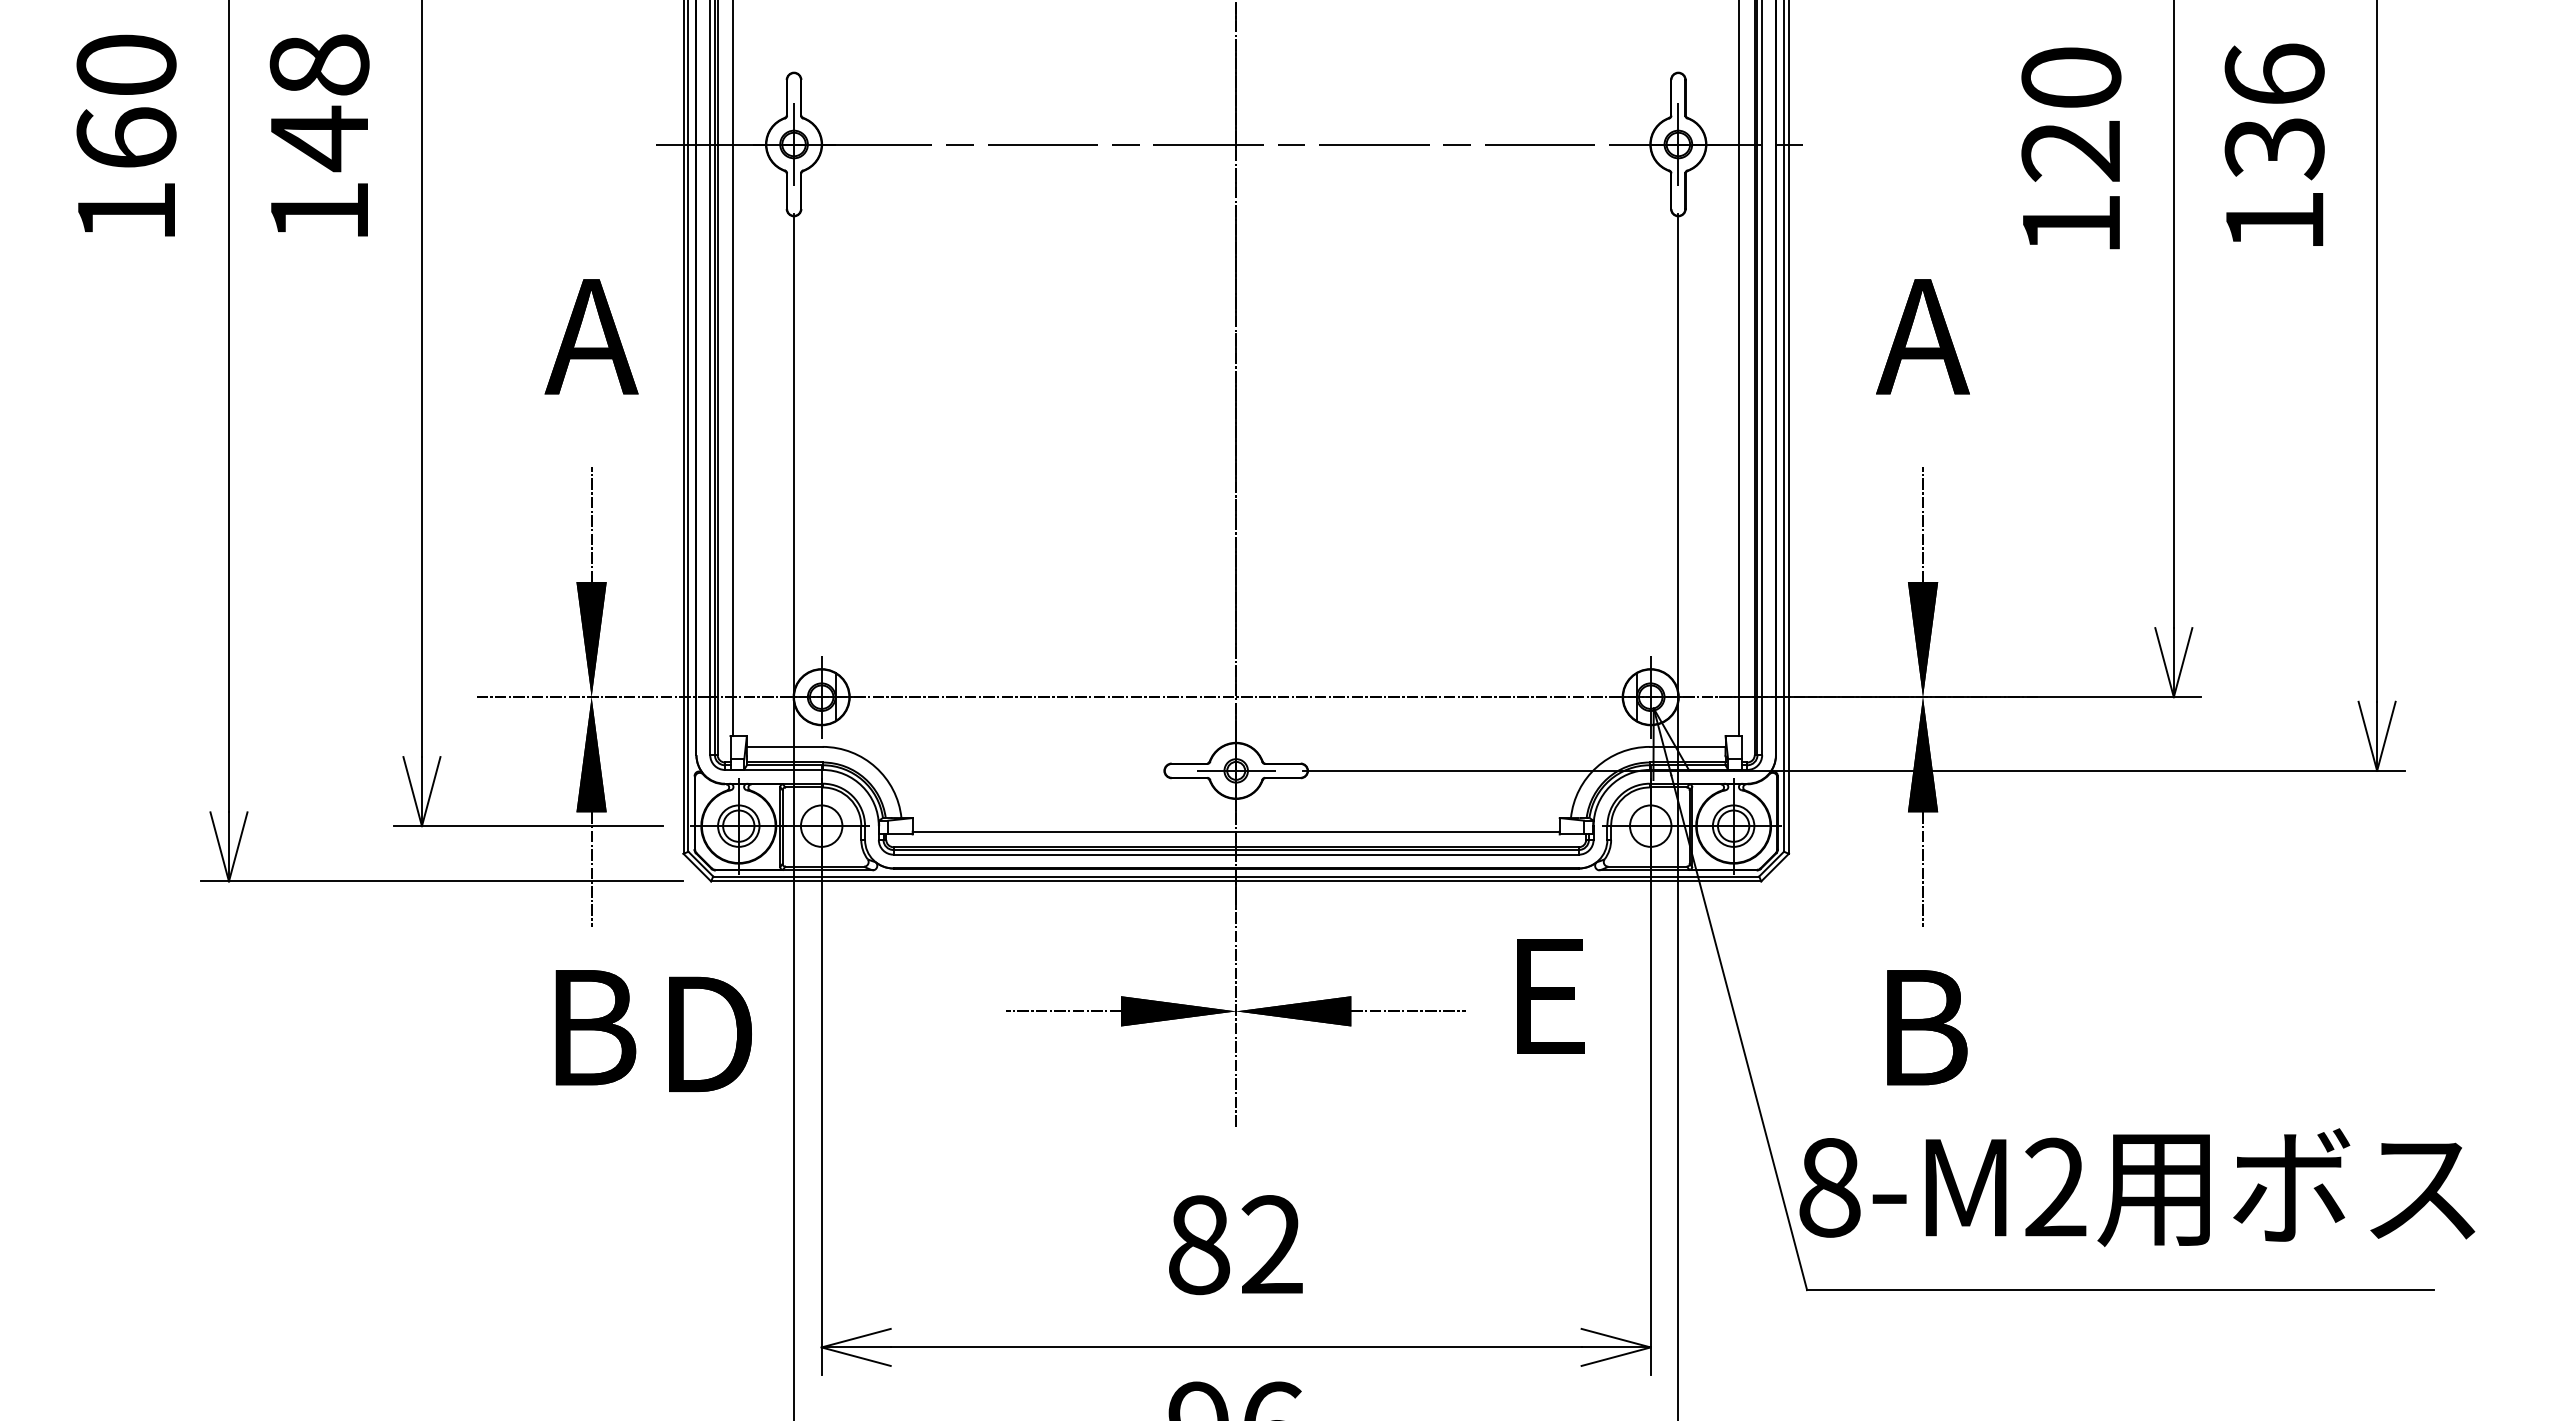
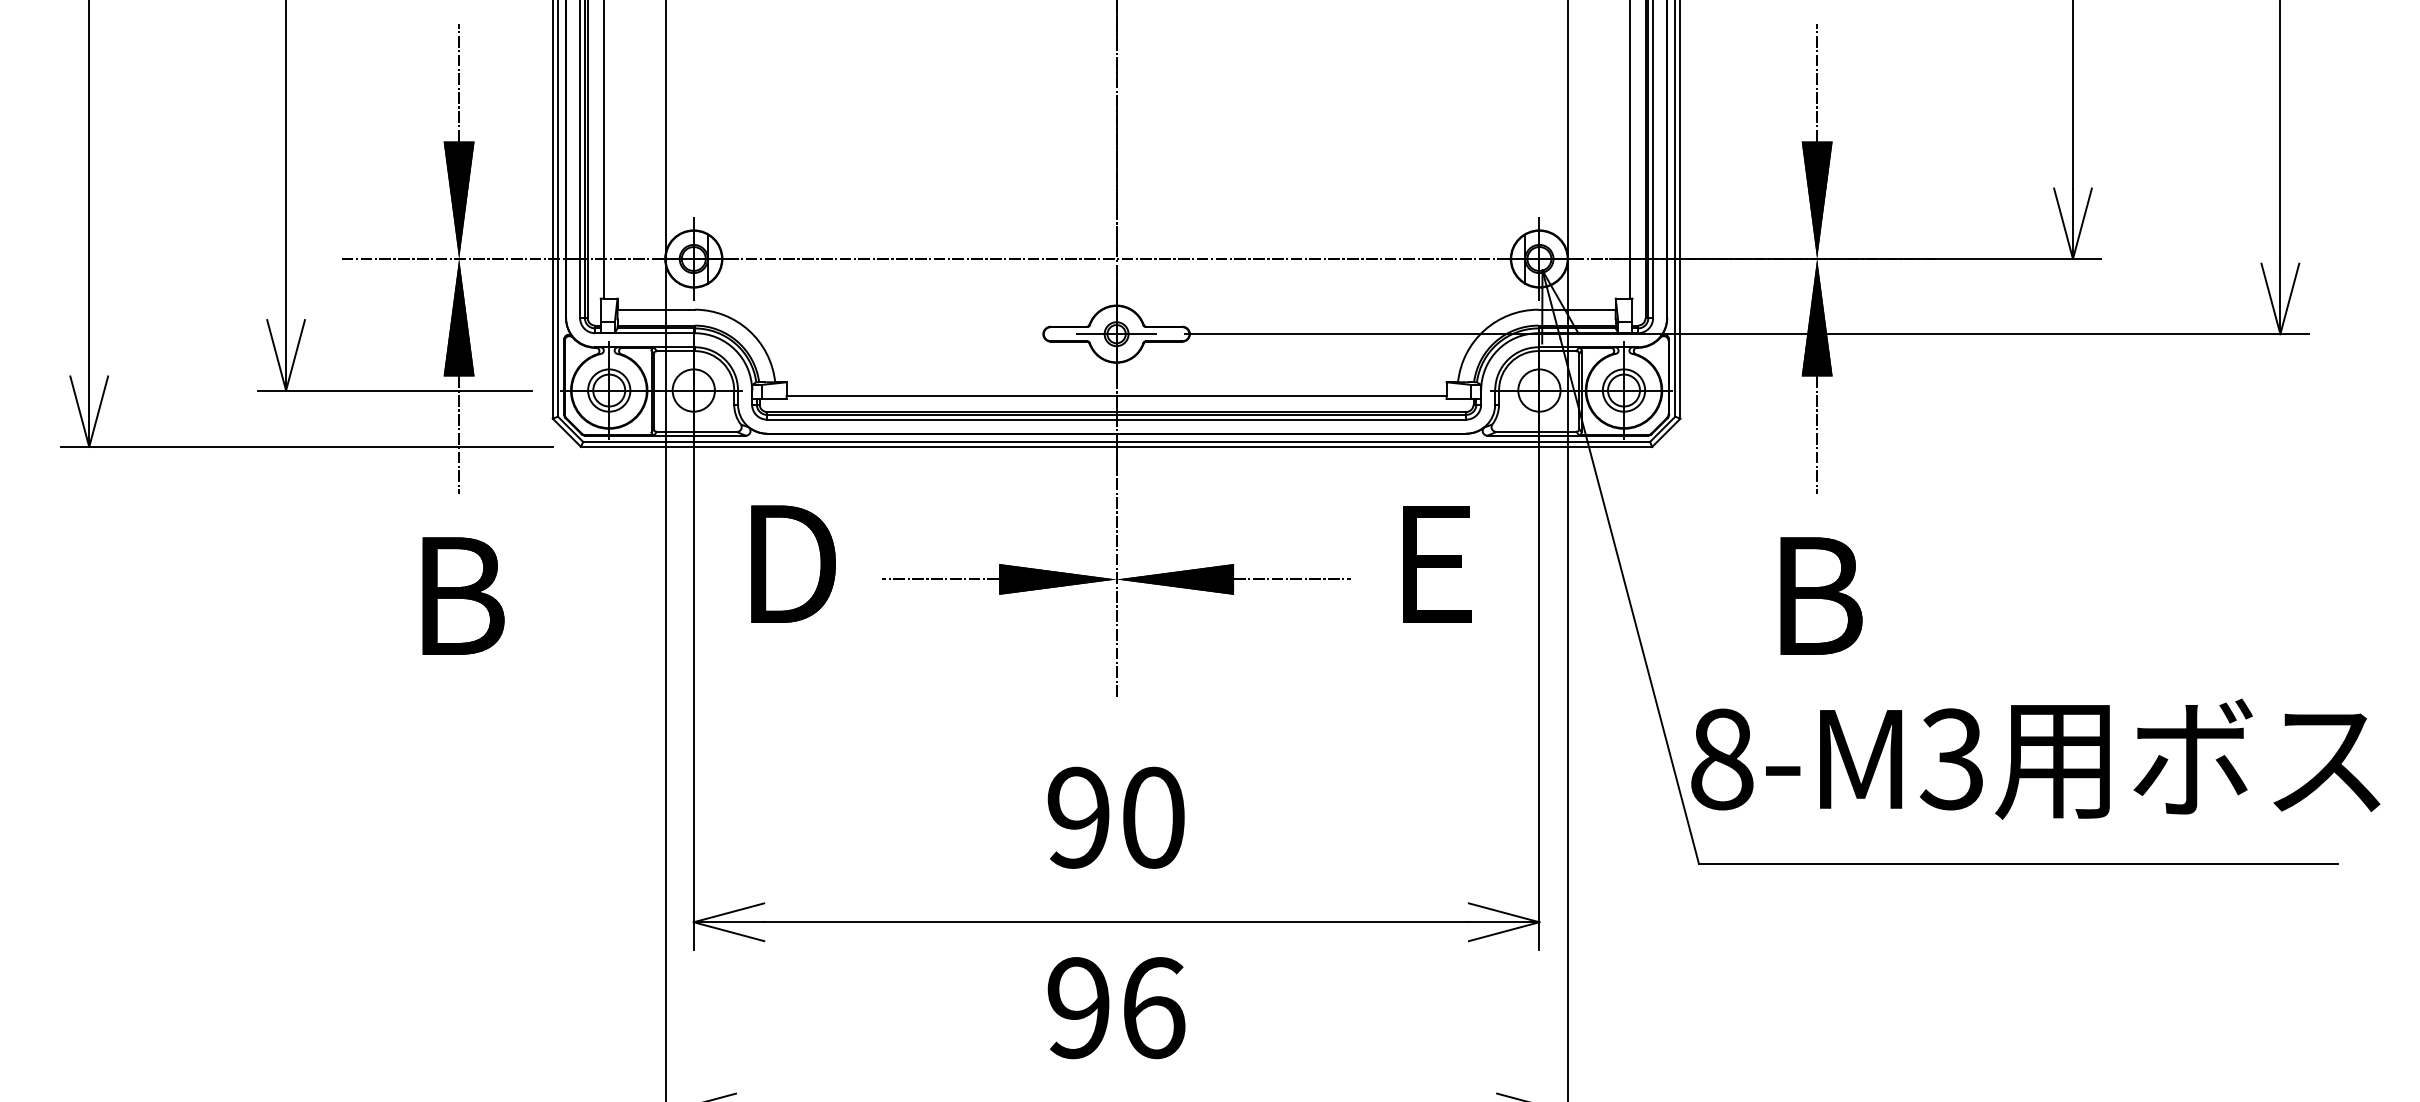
text: (710, 1033) -> (793, 563), moved
text: (2054, 1187) -> (1951, 759), 8-M2 -> 8-M3
text: (1235, 1245) -> (1115, 818), 82 -> 90

